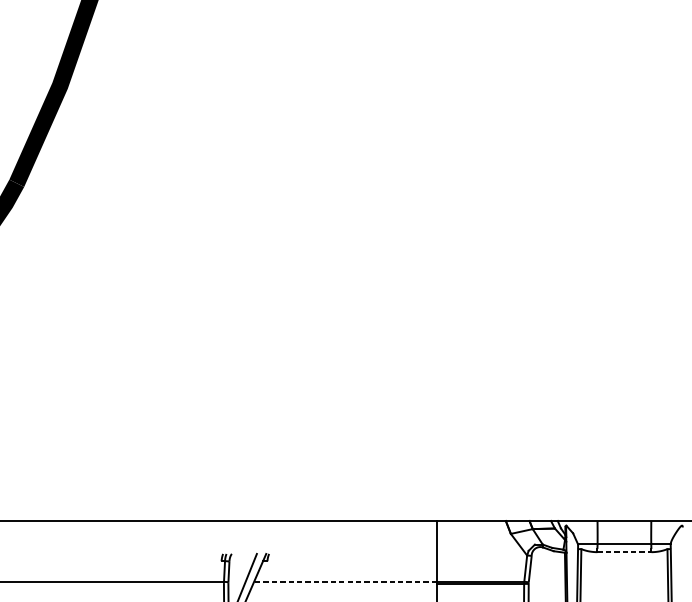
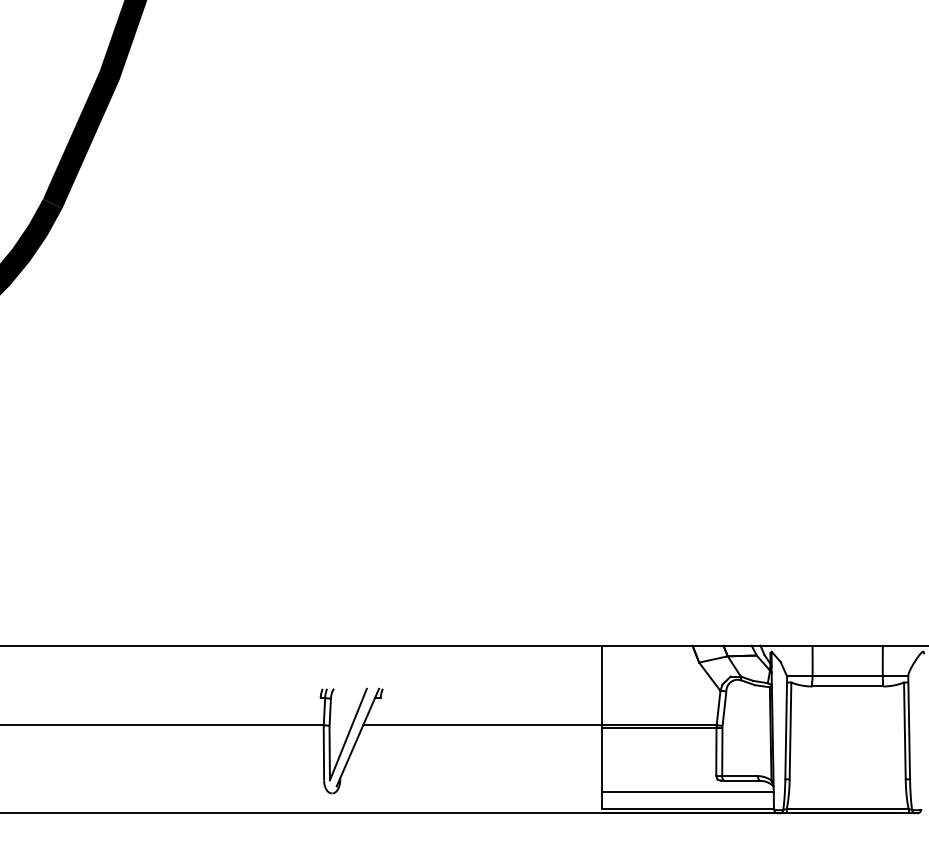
line: (625, 552) -> (848, 686), dashed -> solid
line: (345, 581) -> (482, 725), dashed -> solid

